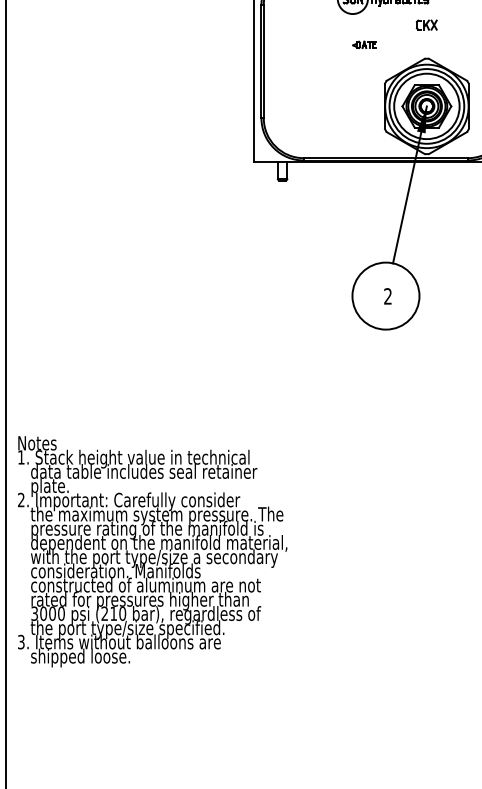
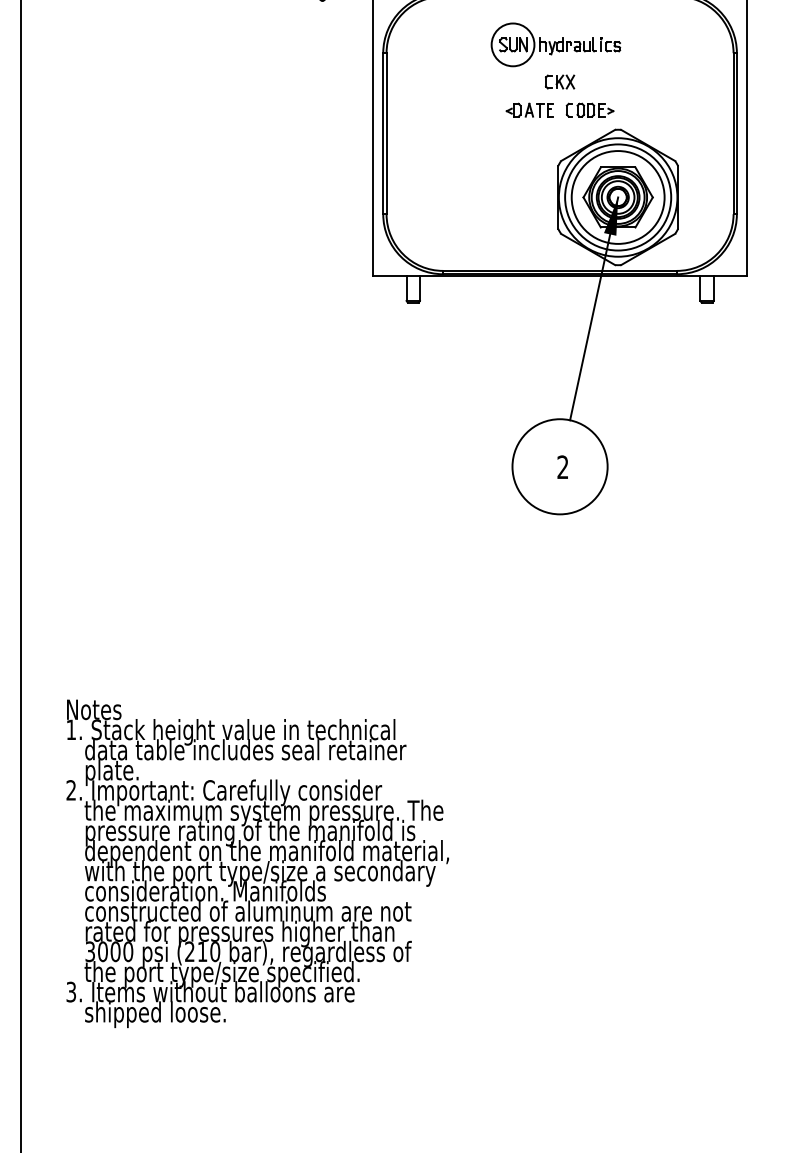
part: (427, 24) -> (560, 81), moved
part: (364, 44) -> (529, 109), size x1.43
part: (406, 44) -> (589, 109), added
text: (152, 551) -> (257, 863), moved

